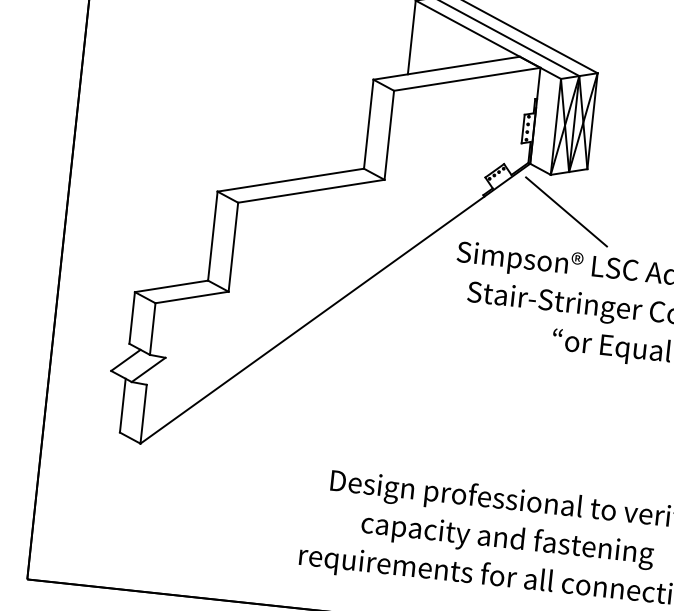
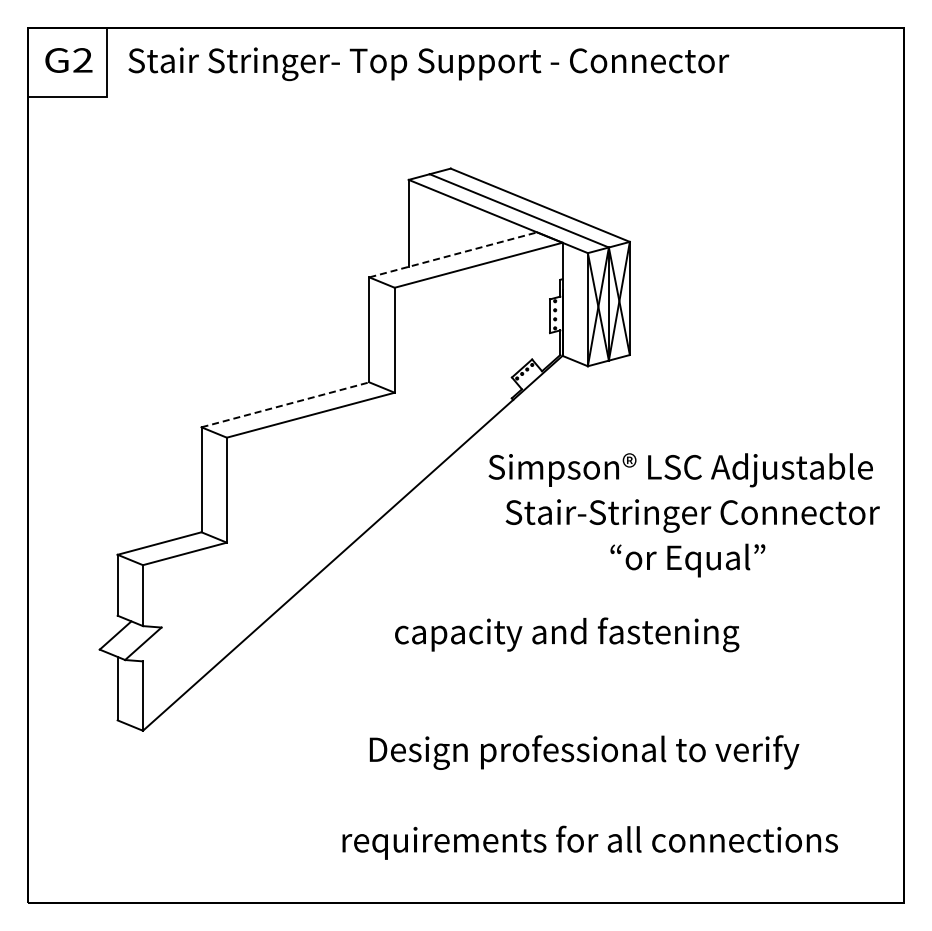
line: (446, 67) -> (453, 254), solid -> dashed
line: (290, 179) -> (285, 404), solid -> dashed
line: (566, 211) -> (610, 407), removed
text: (507, 540) -> (567, 634), moved

